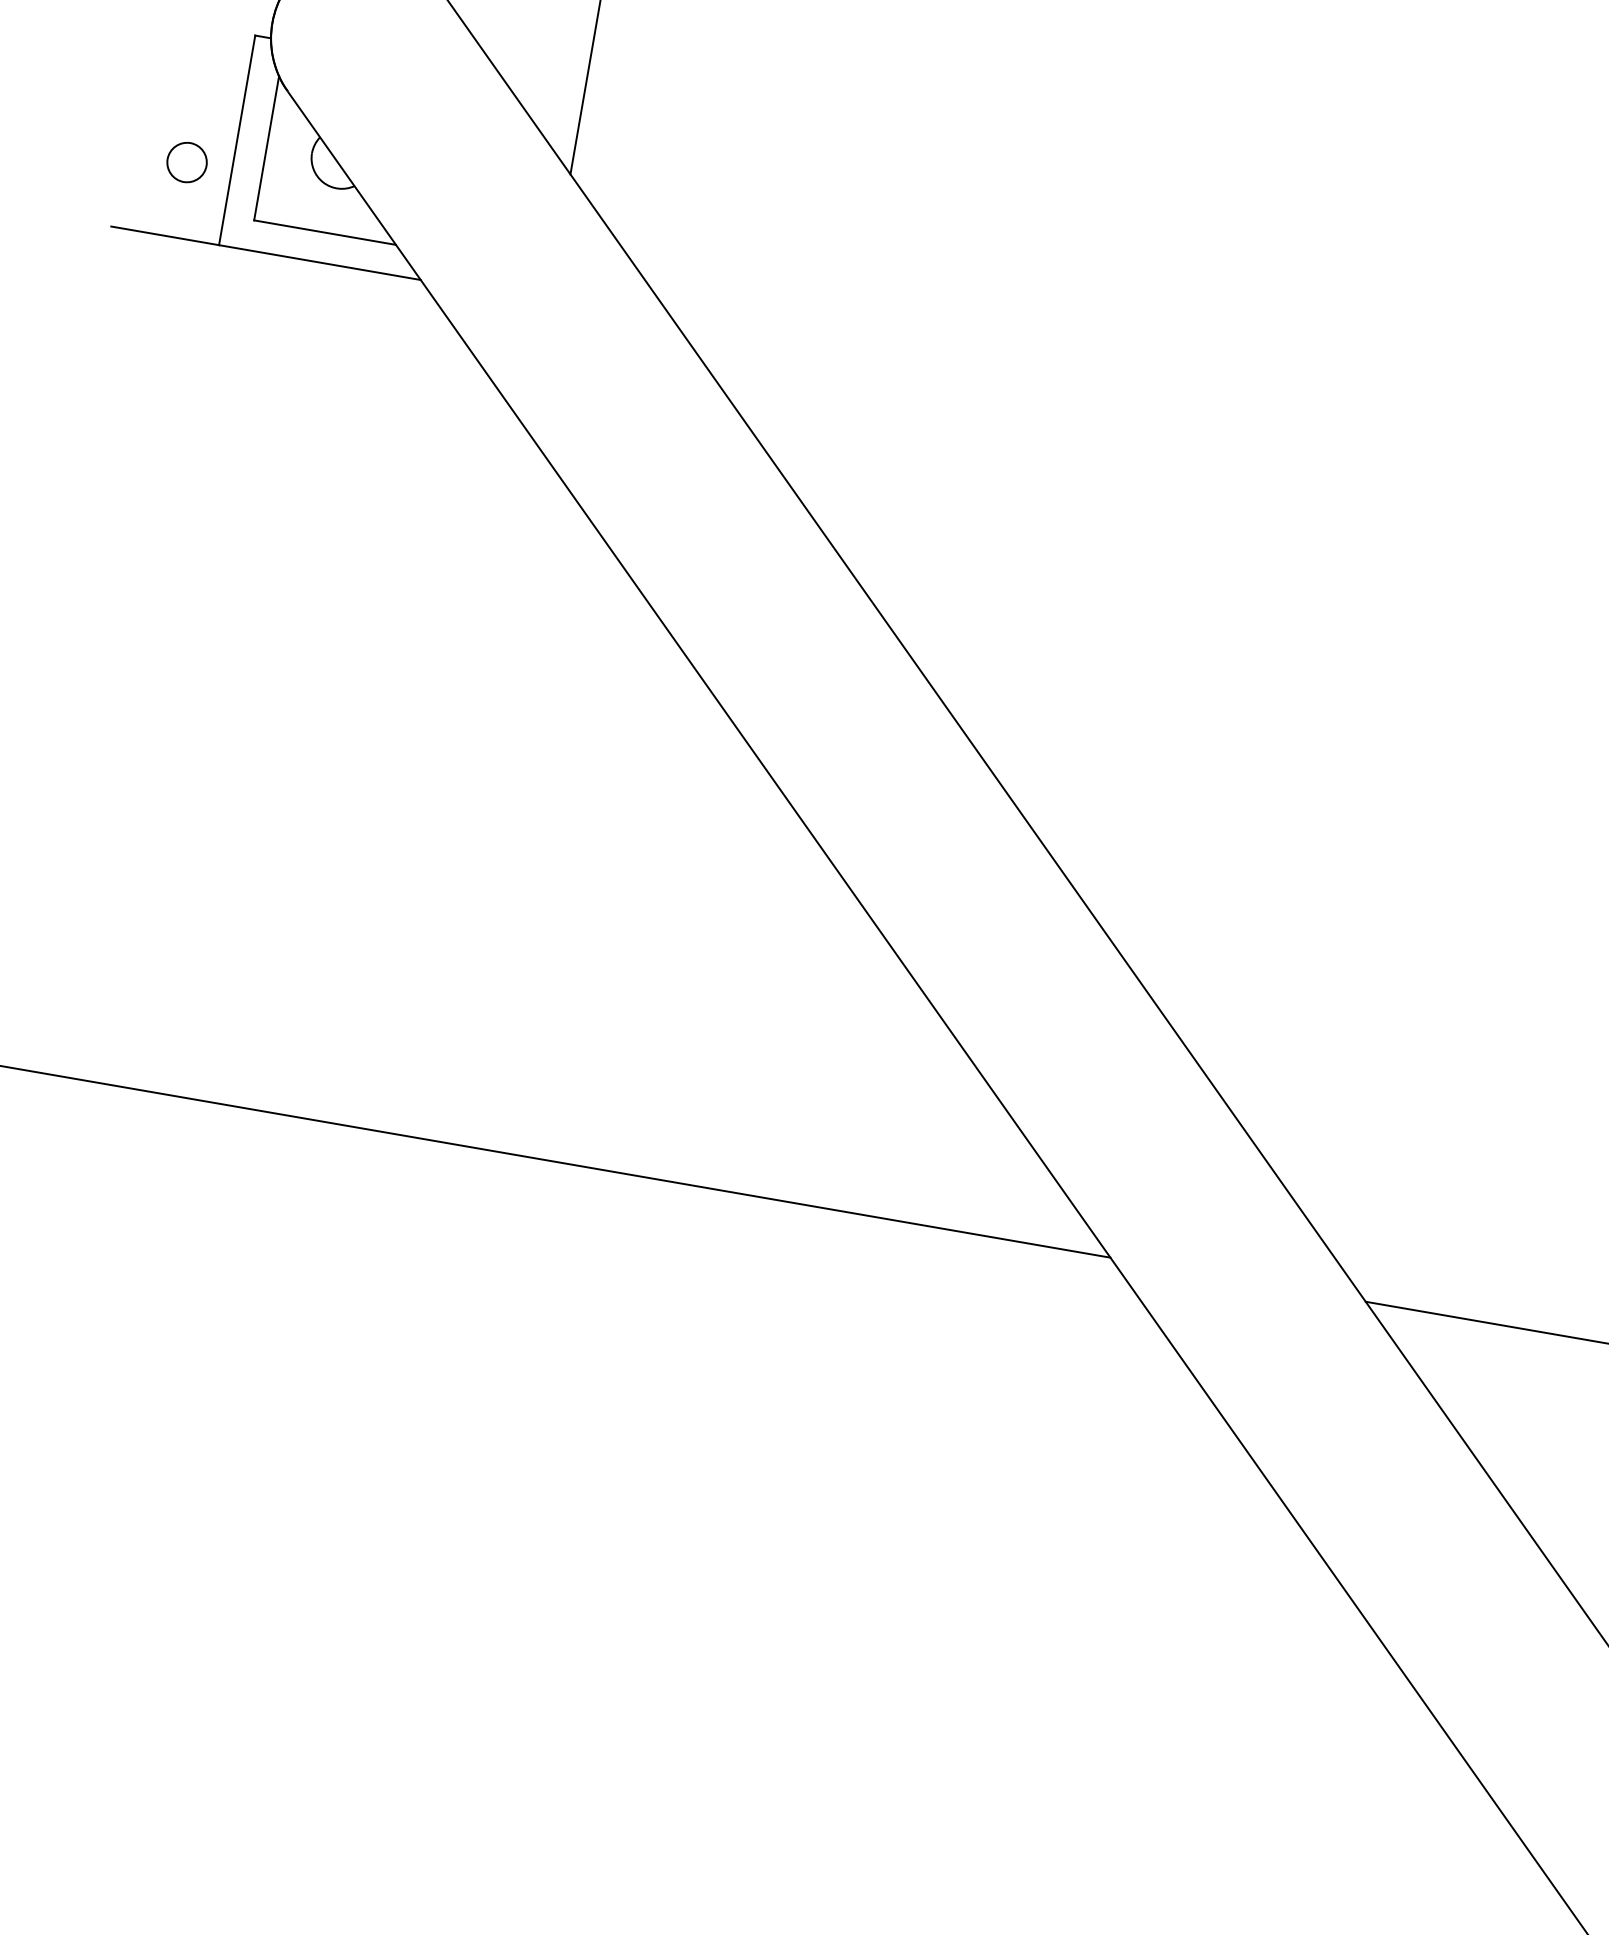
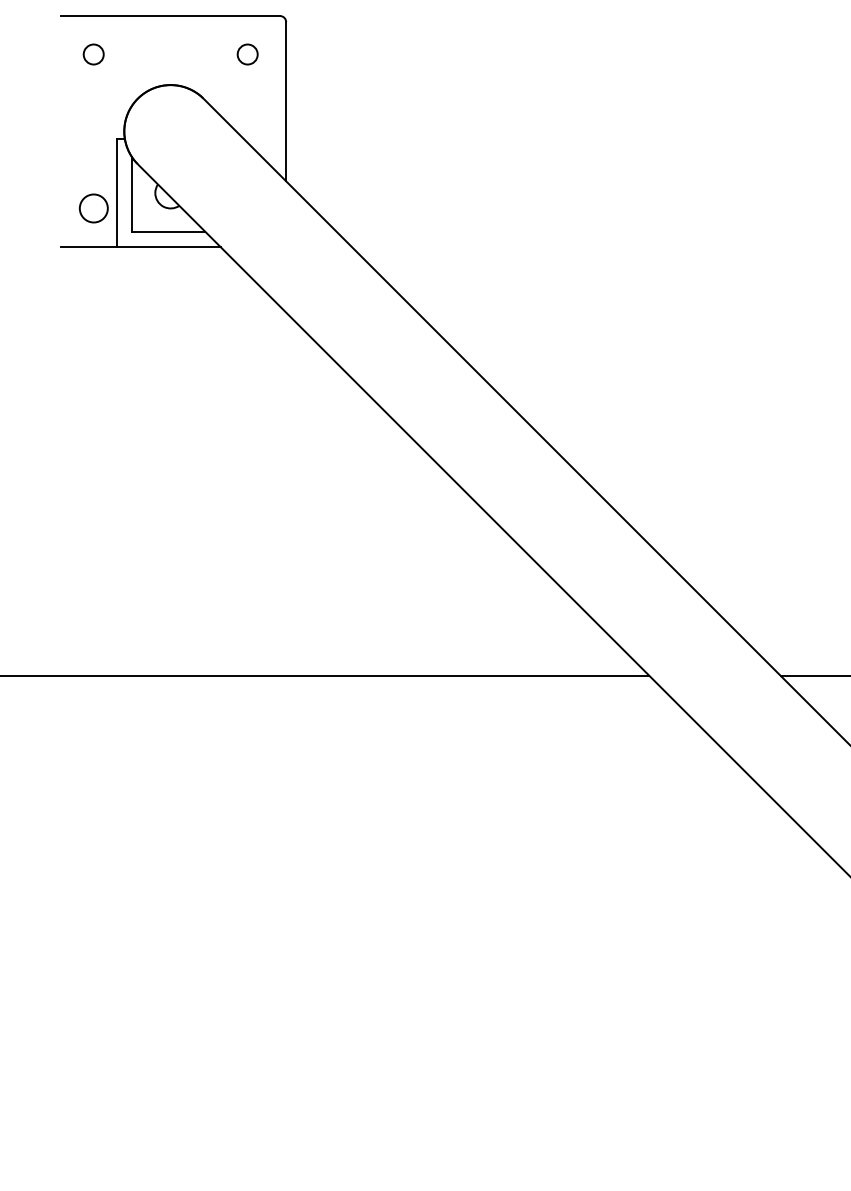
circle: (186, 162) -> (93, 208), size x1.4

